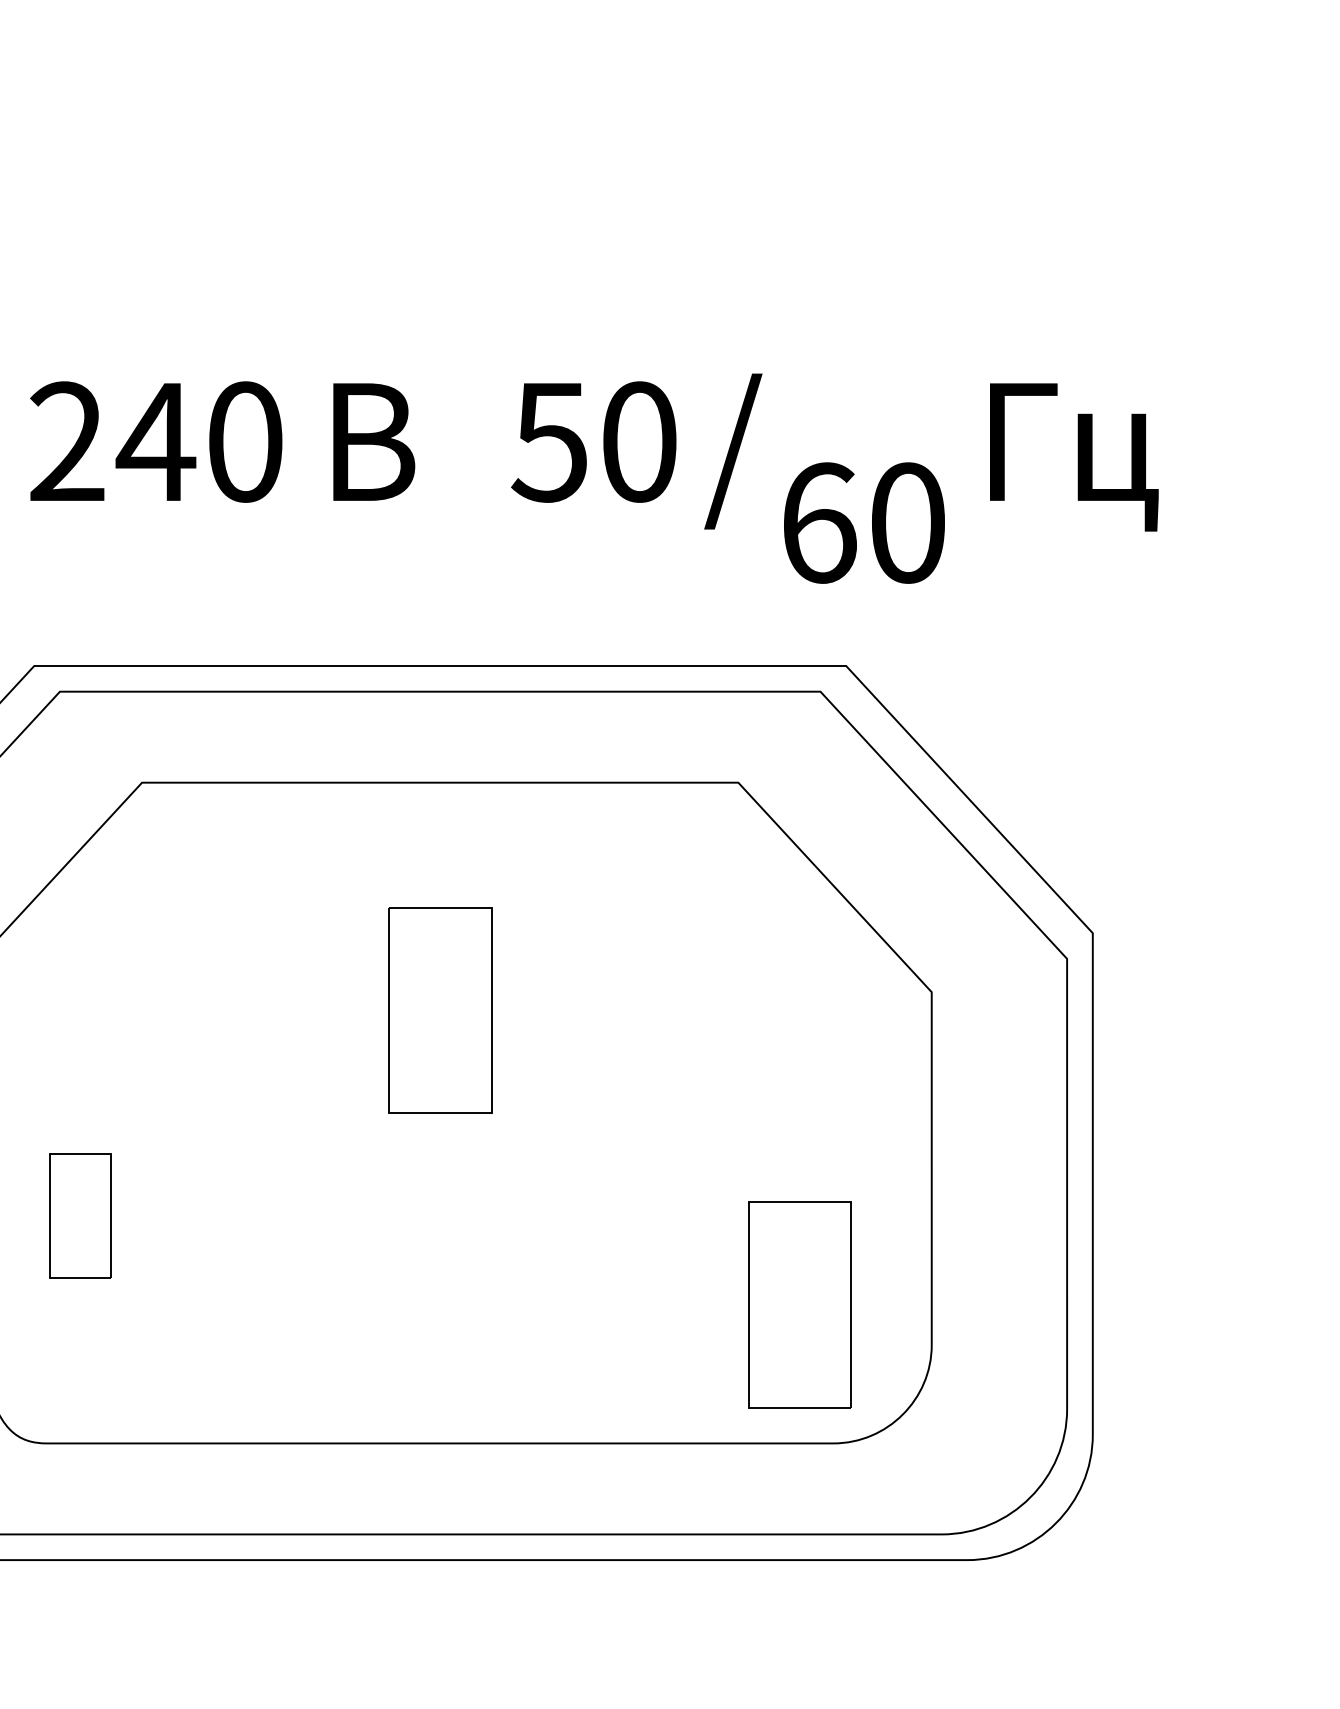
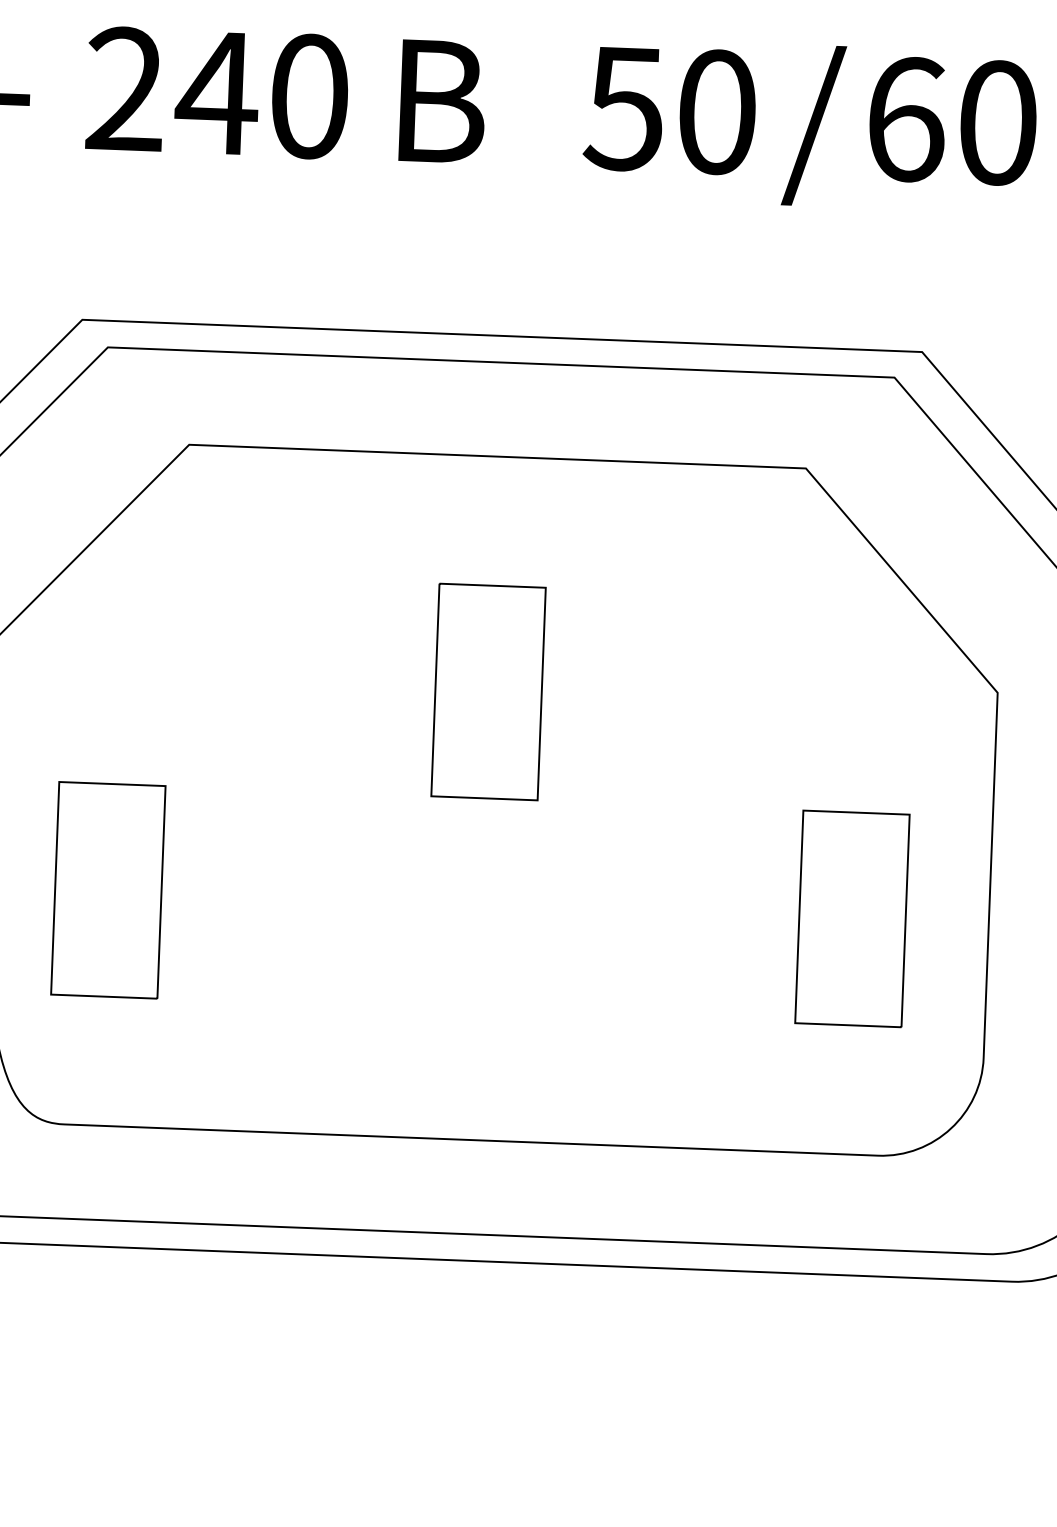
text: (864, 522) -> (953, 120), moved
part: (80, 1215) -> (108, 890), size x1.67
part: (799, 1304) -> (852, 918), moved

